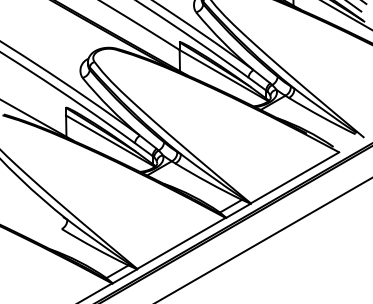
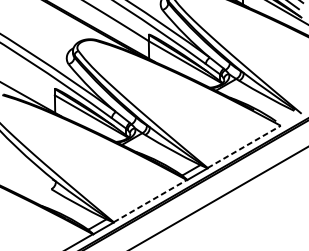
line: (295, 177) -> (244, 146), solid -> dashed
line: (181, 243) -> (150, 201), solid -> dashed

